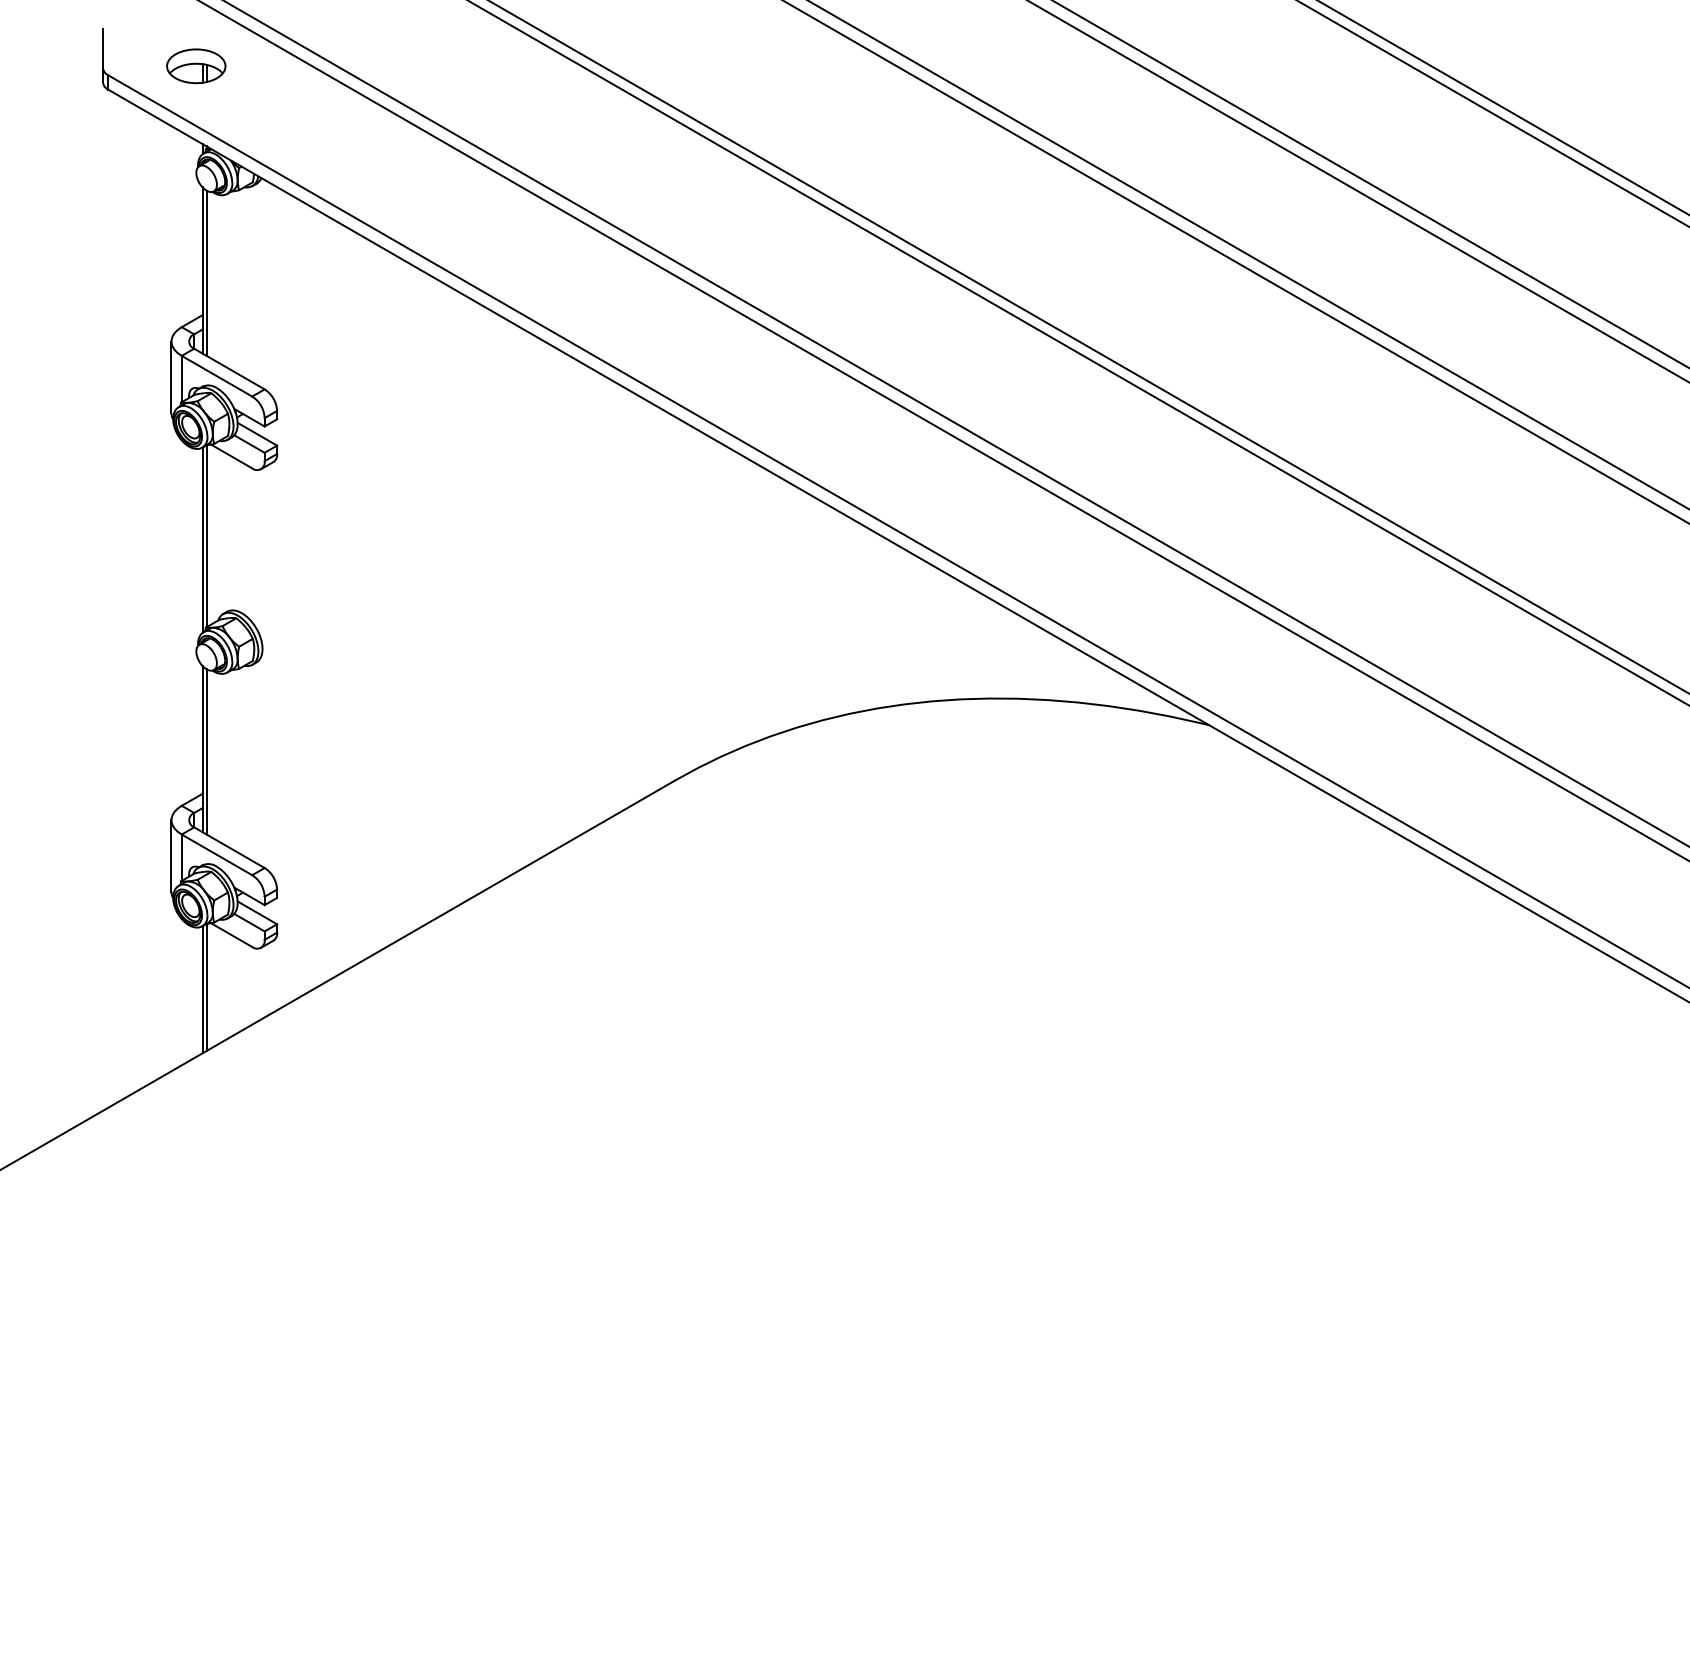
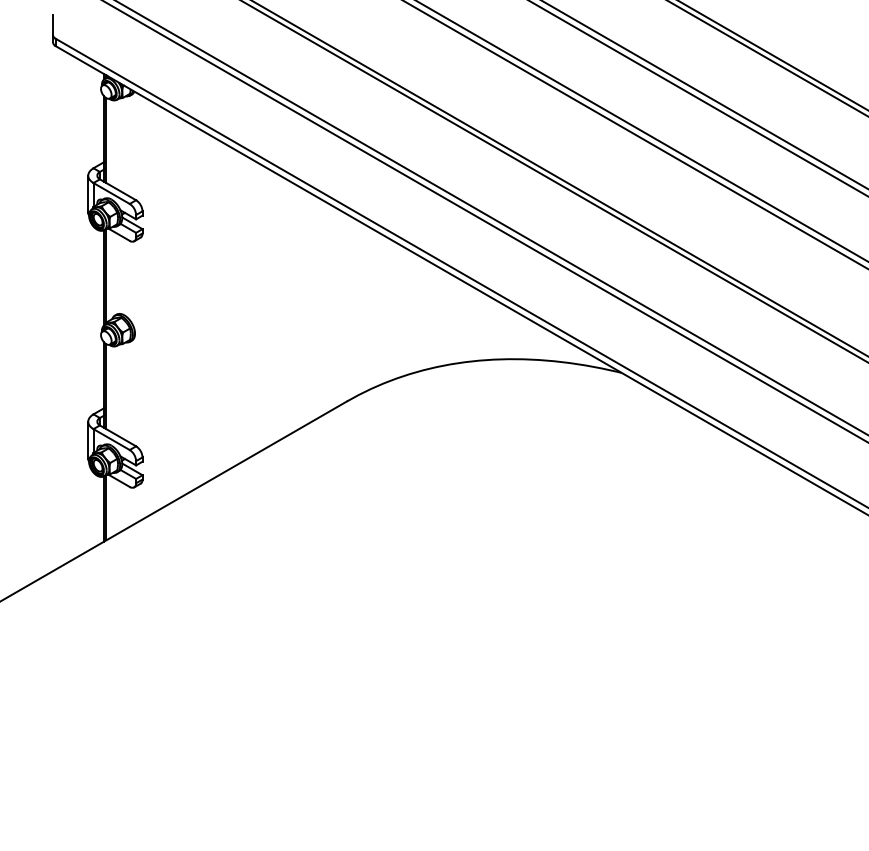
part: (195, 65) -> (100, 33), removed

